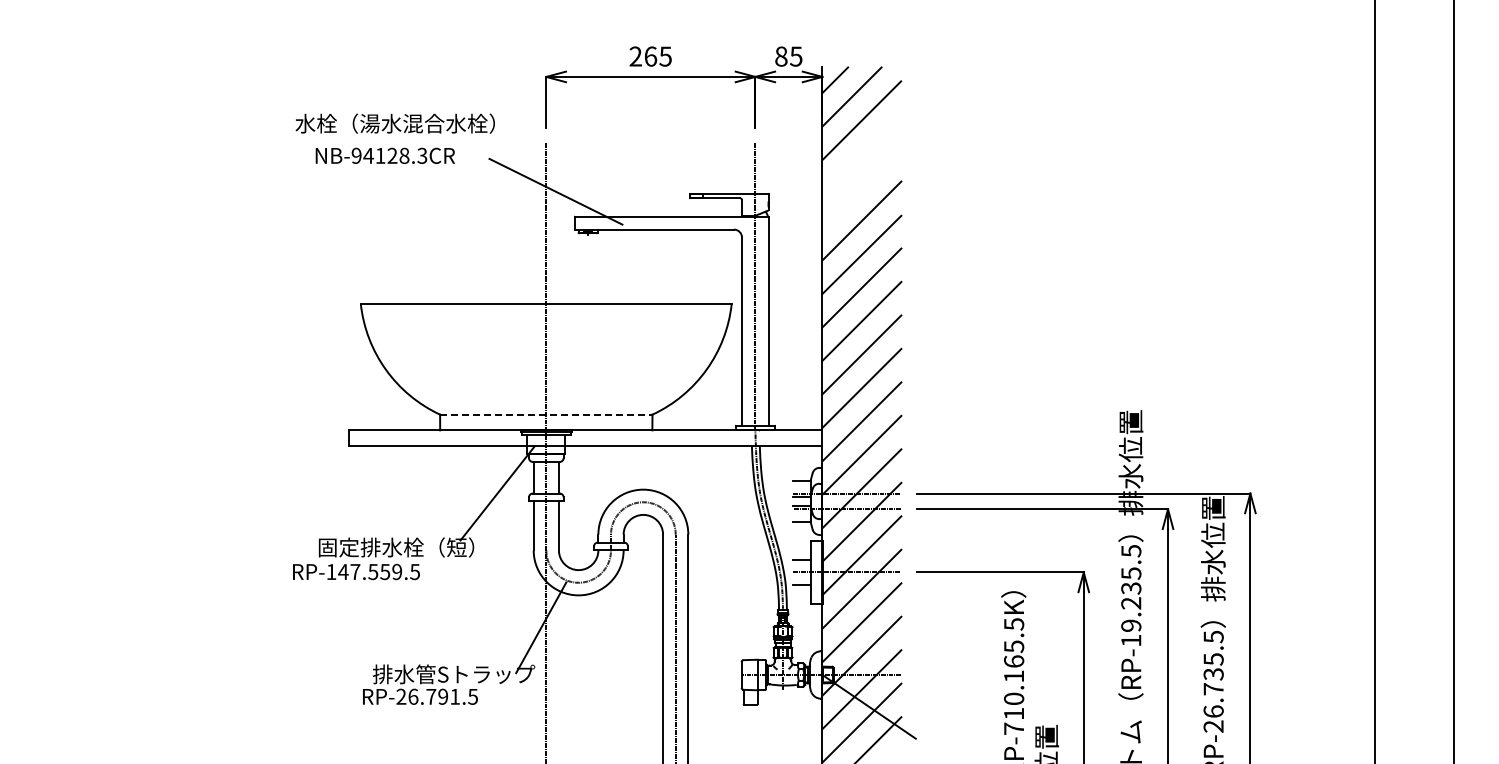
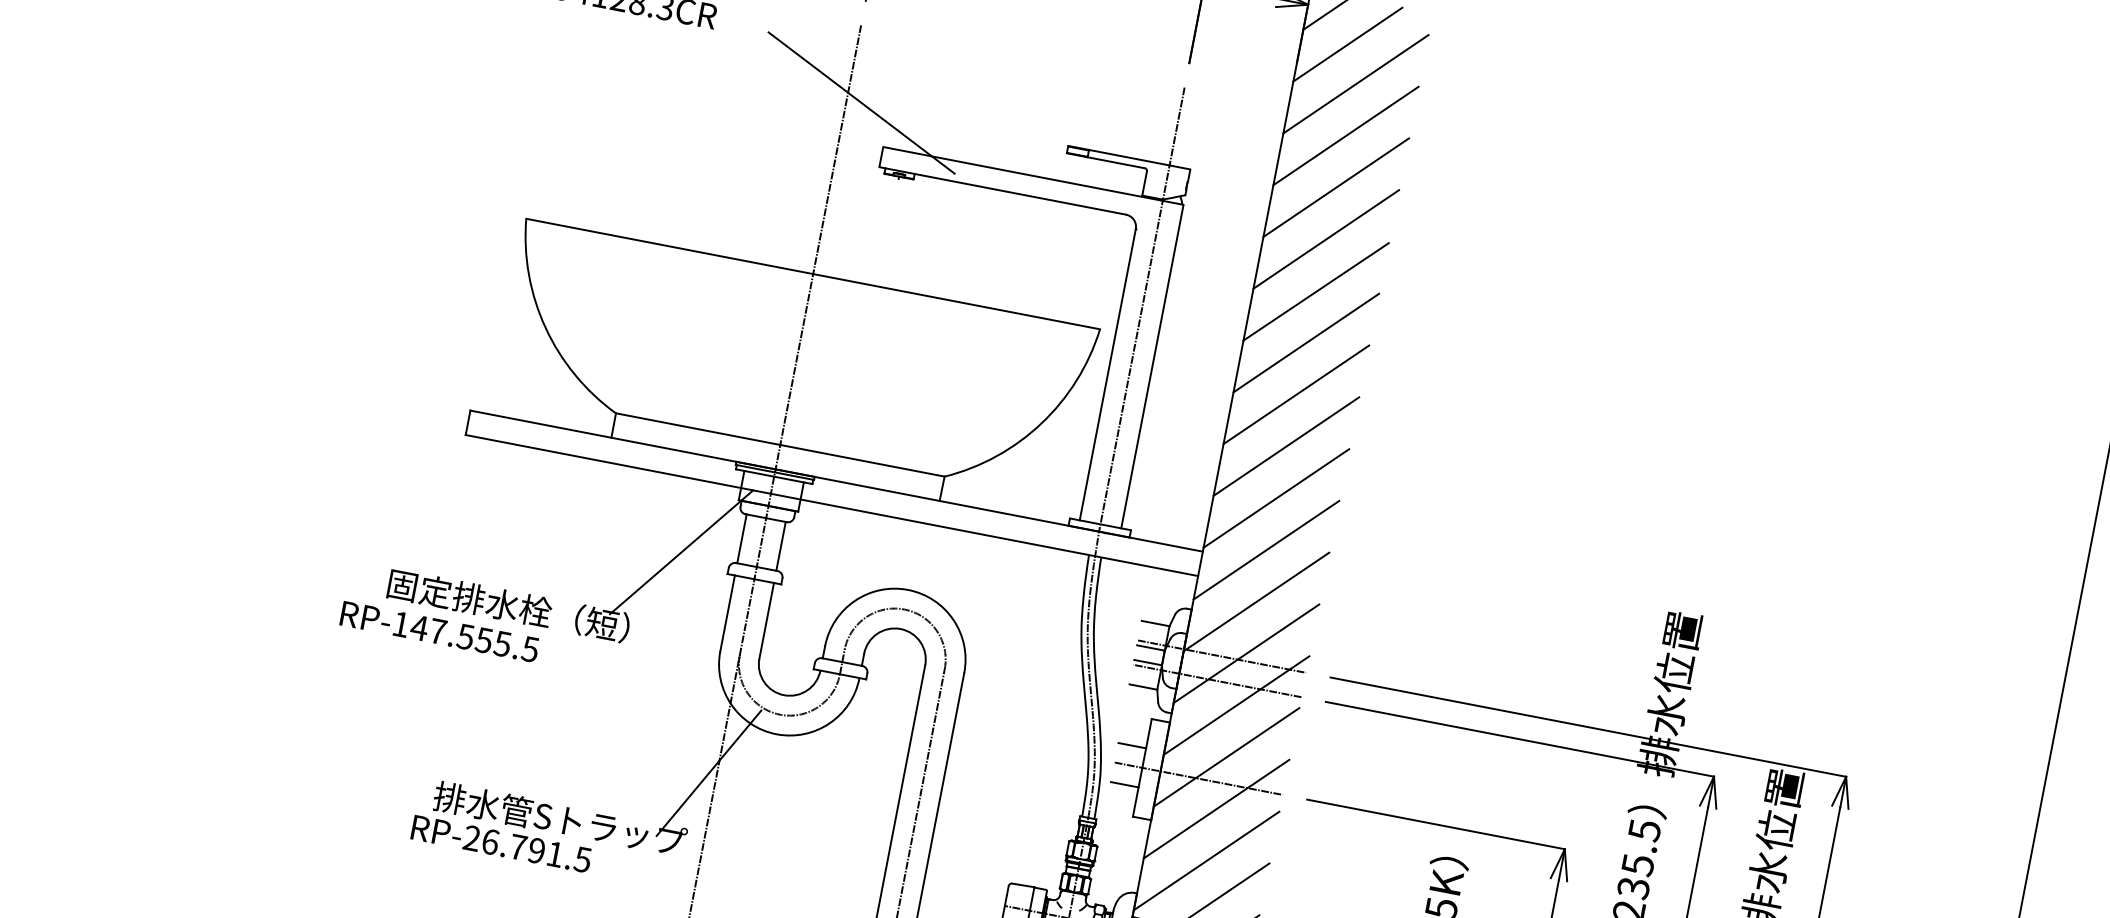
line: (861, 153) -> (1345, 134), added
line: (861, 187) -> (1335, 187), added
line: (546, 414) -> (780, 444), dashed -> solid
text: (397, 571) -> (503, 643), RP-147.559.5 -> RP-147.555.5

